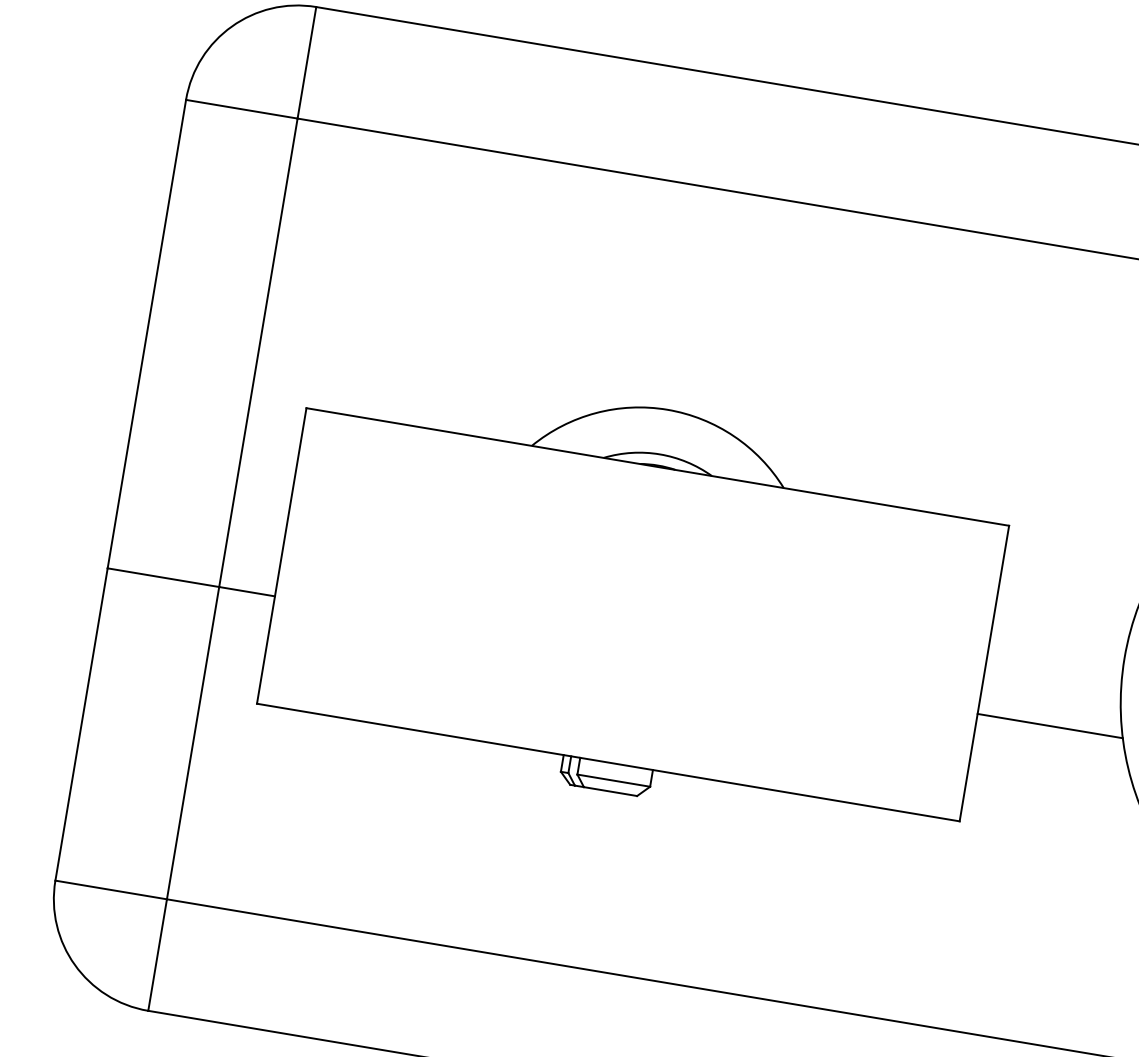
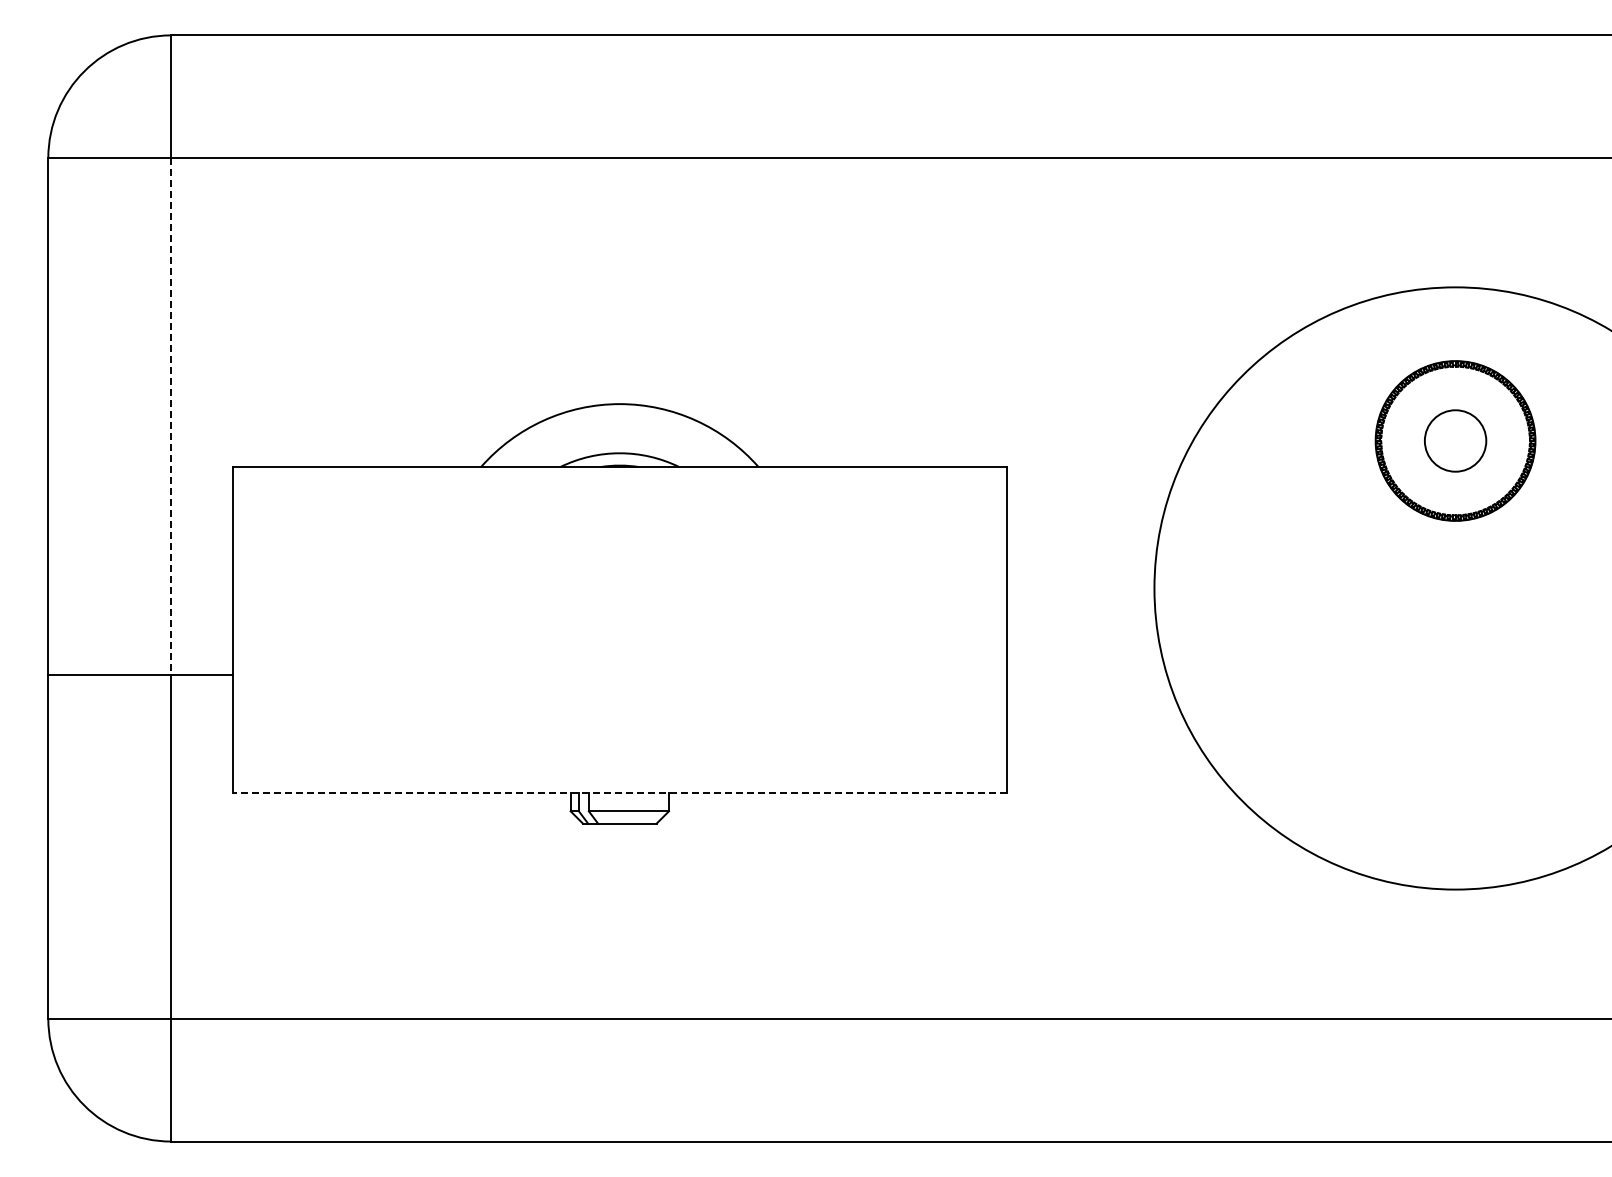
line: (258, 352) -> (171, 416), solid -> dashed
line: (1049, 726) -> (1086, 674), removed
line: (608, 762) -> (619, 792), solid -> dashed

